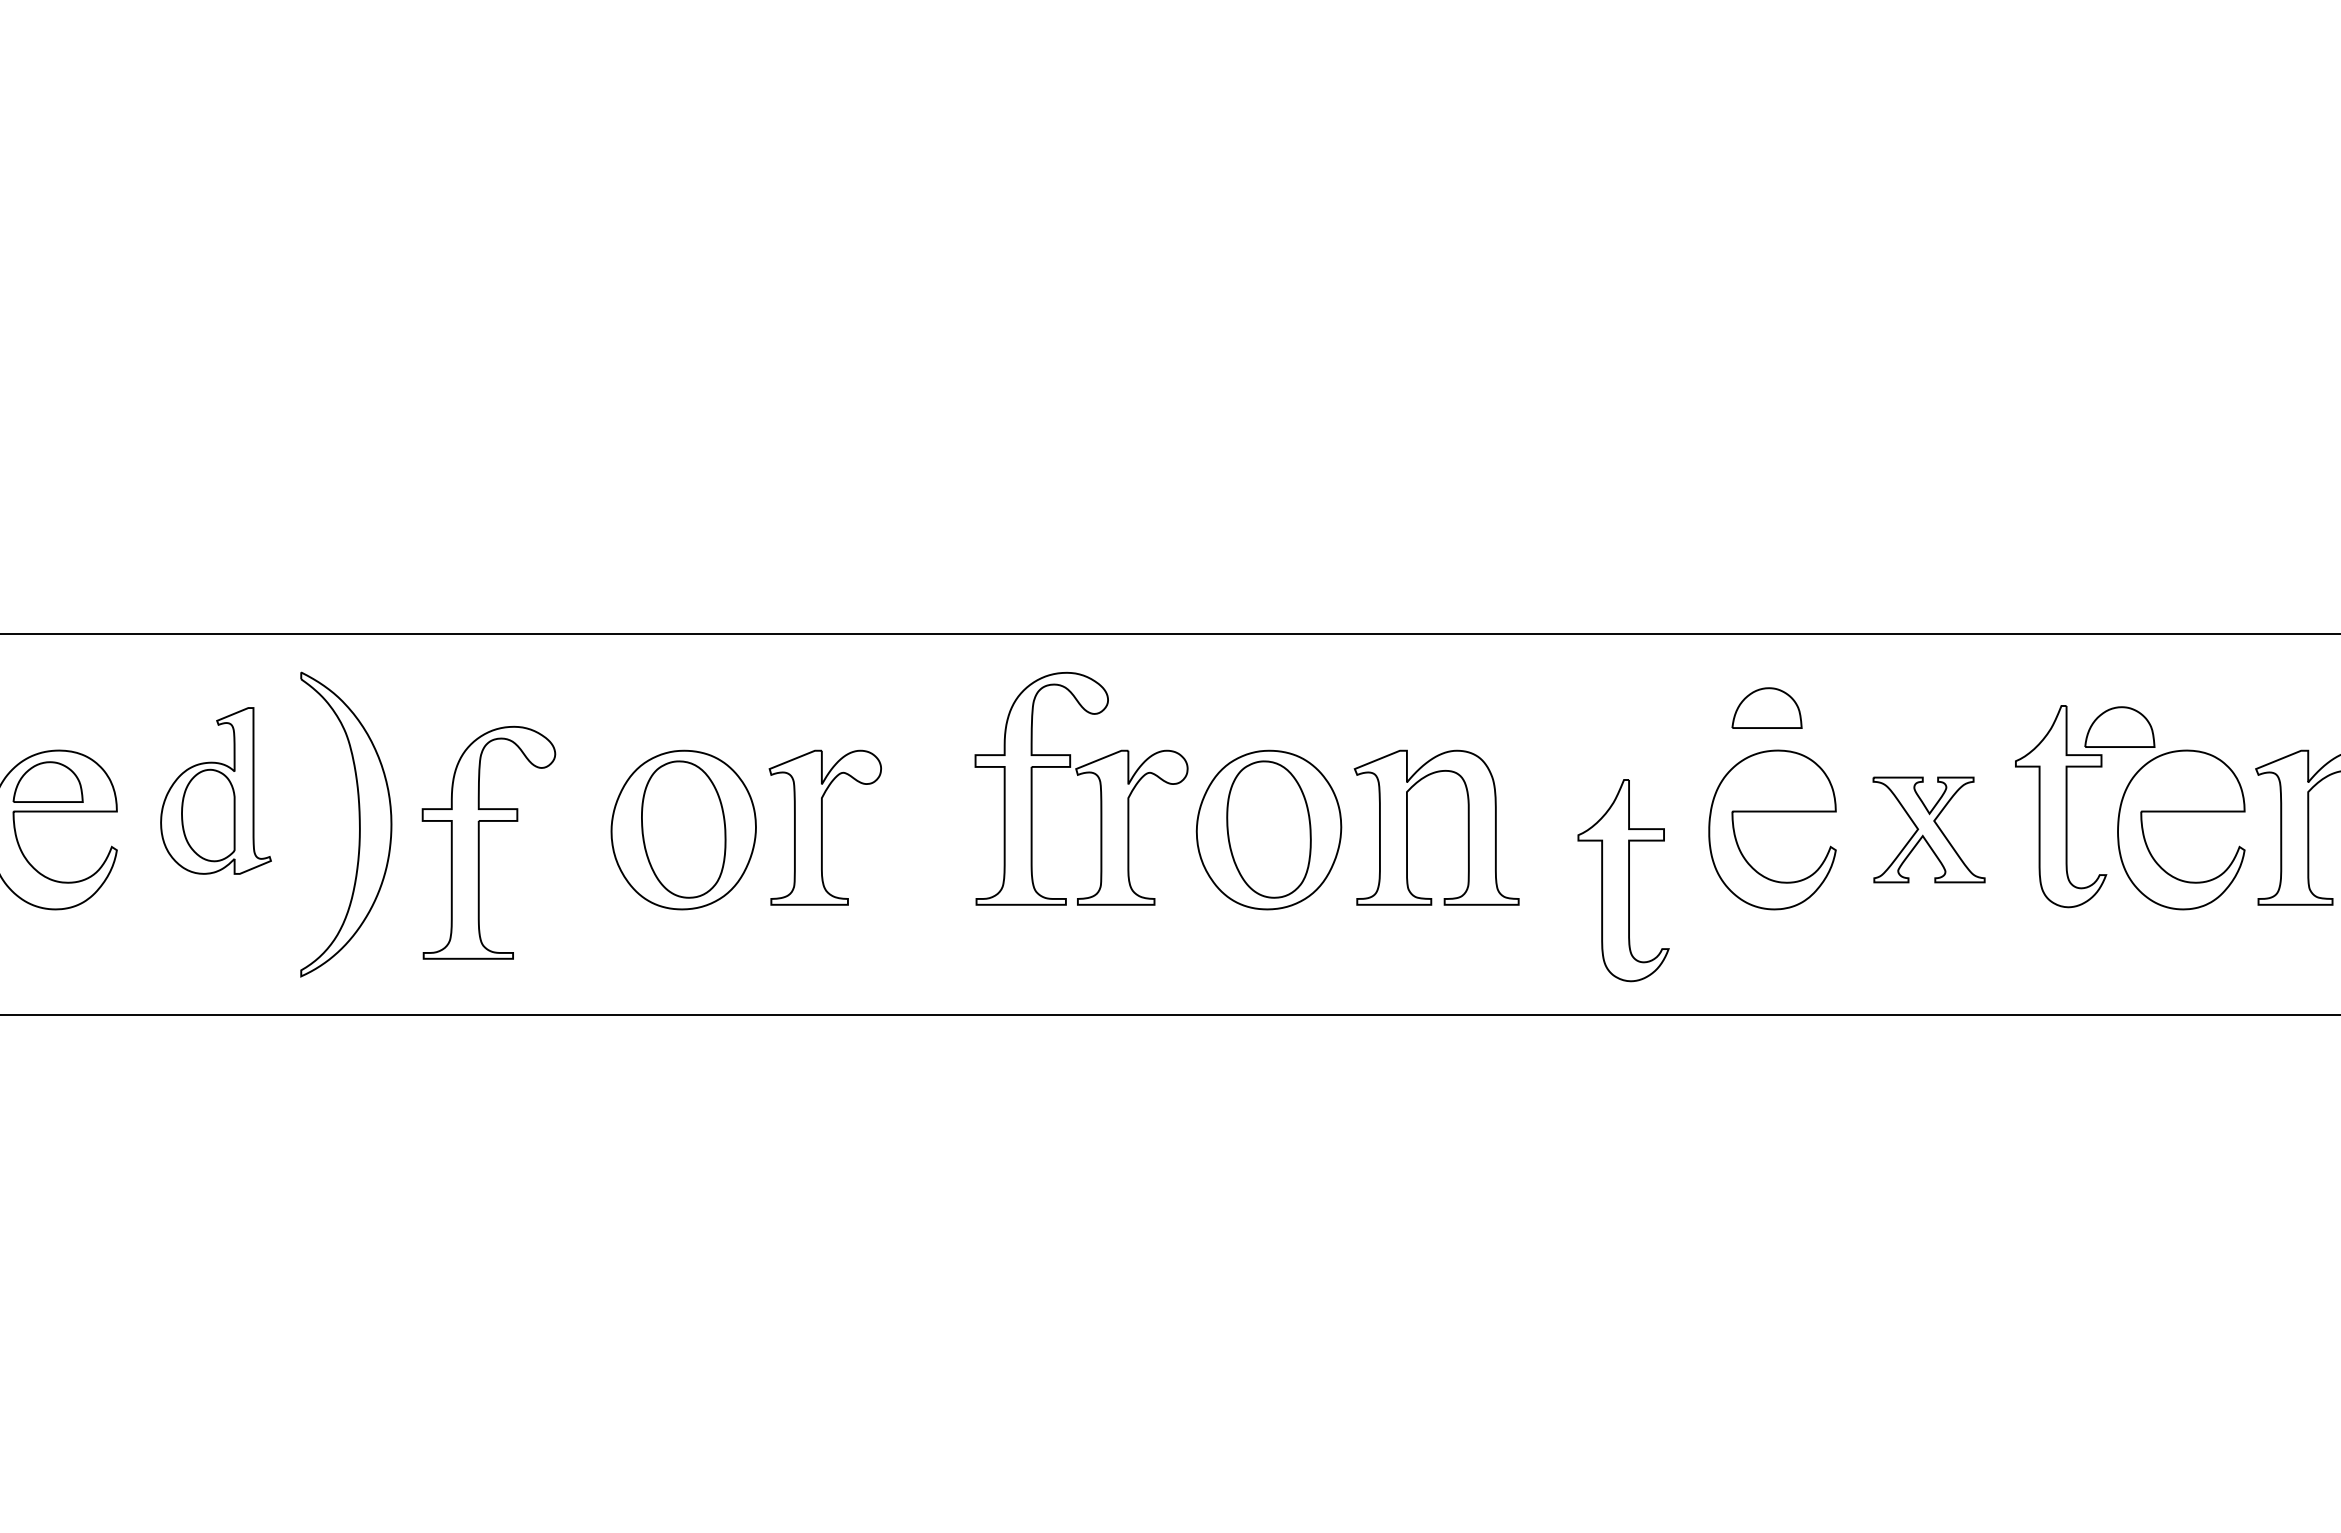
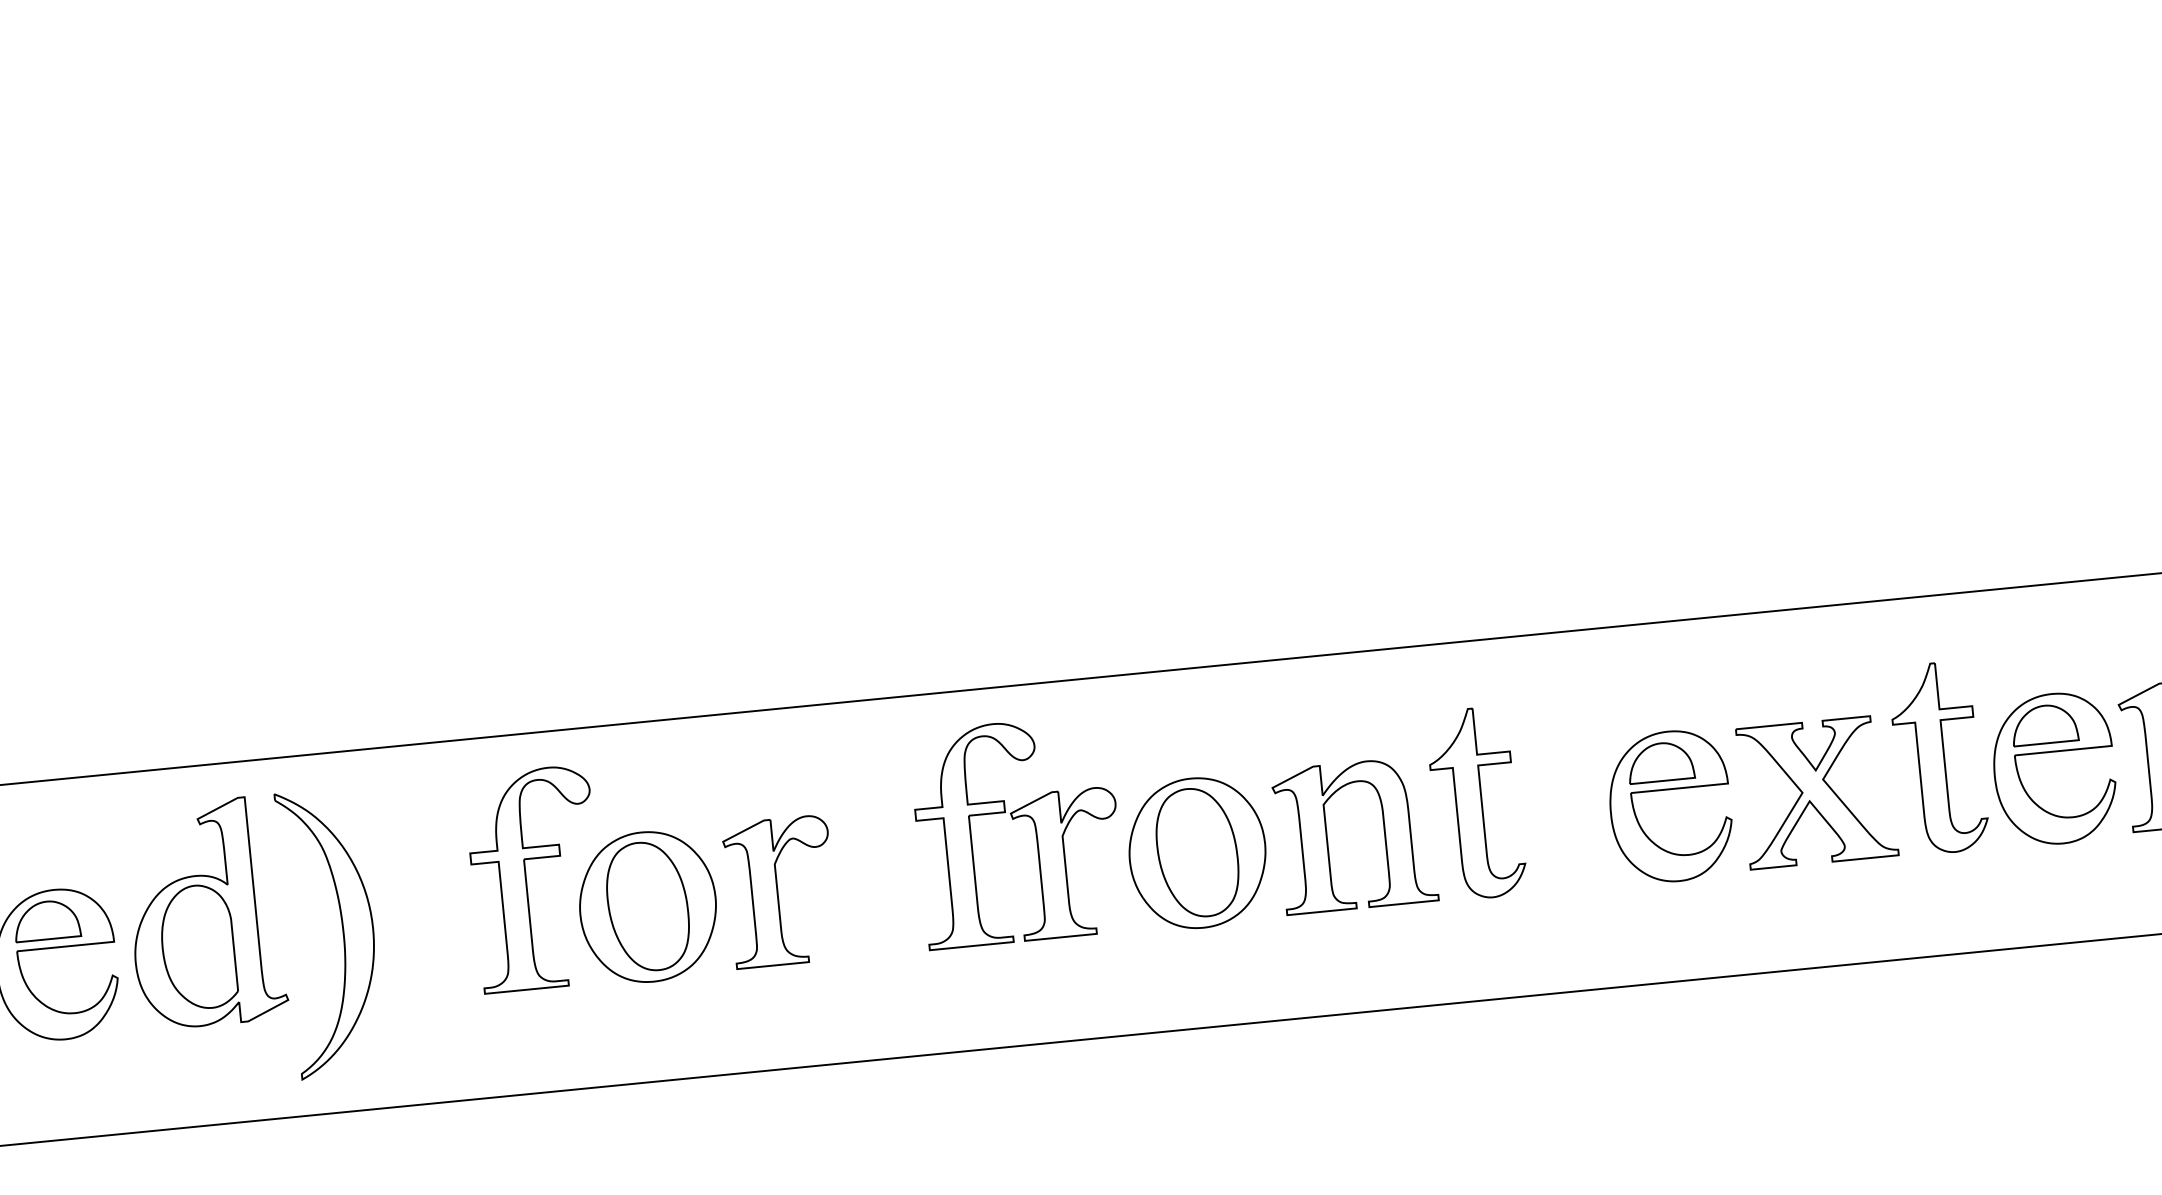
part: (1766, 707) -> (1660, 761), moved
part: (2119, 726) -> (2044, 724), moved
part: (215, 790) -> (204, 912), size x1.43
part: (1928, 829) -> (1816, 791), size x1.43
part: (479, 842) -> (526, 879), moved
part: (1623, 880) -> (1476, 803), moved

